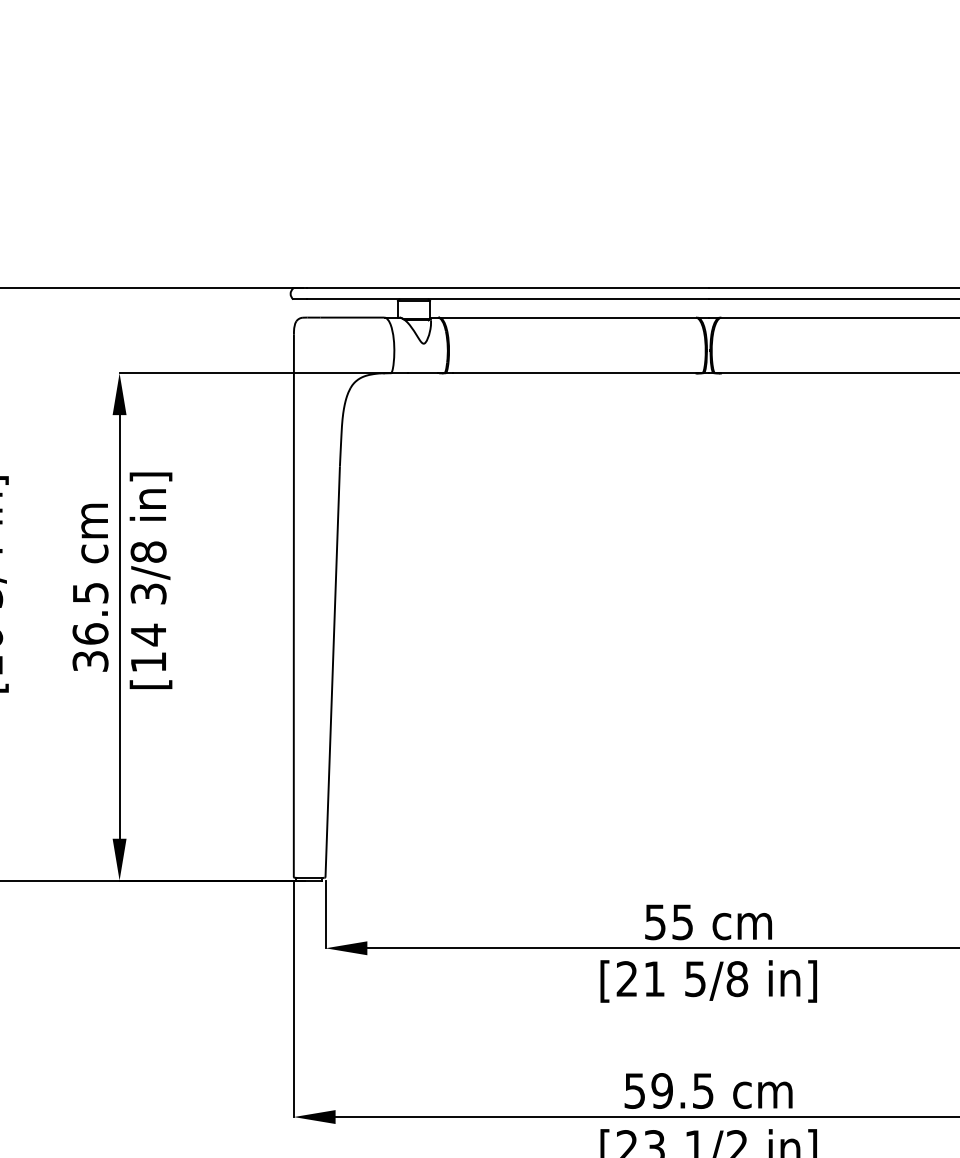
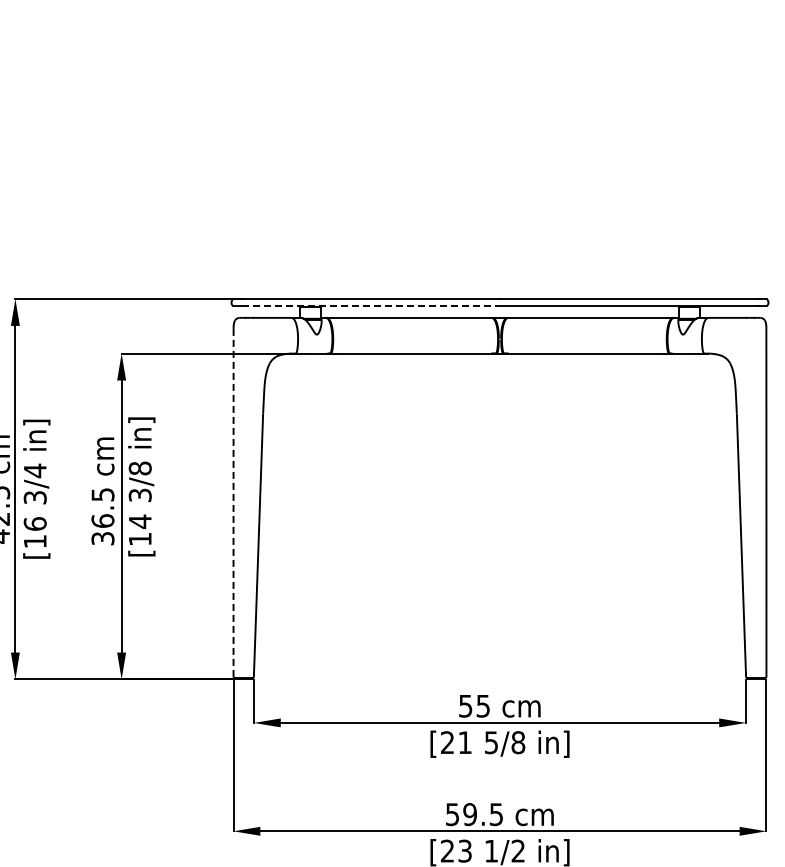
line: (508, 299) -> (371, 306), solid -> dashed
line: (293, 608) -> (233, 504), solid -> dashed

